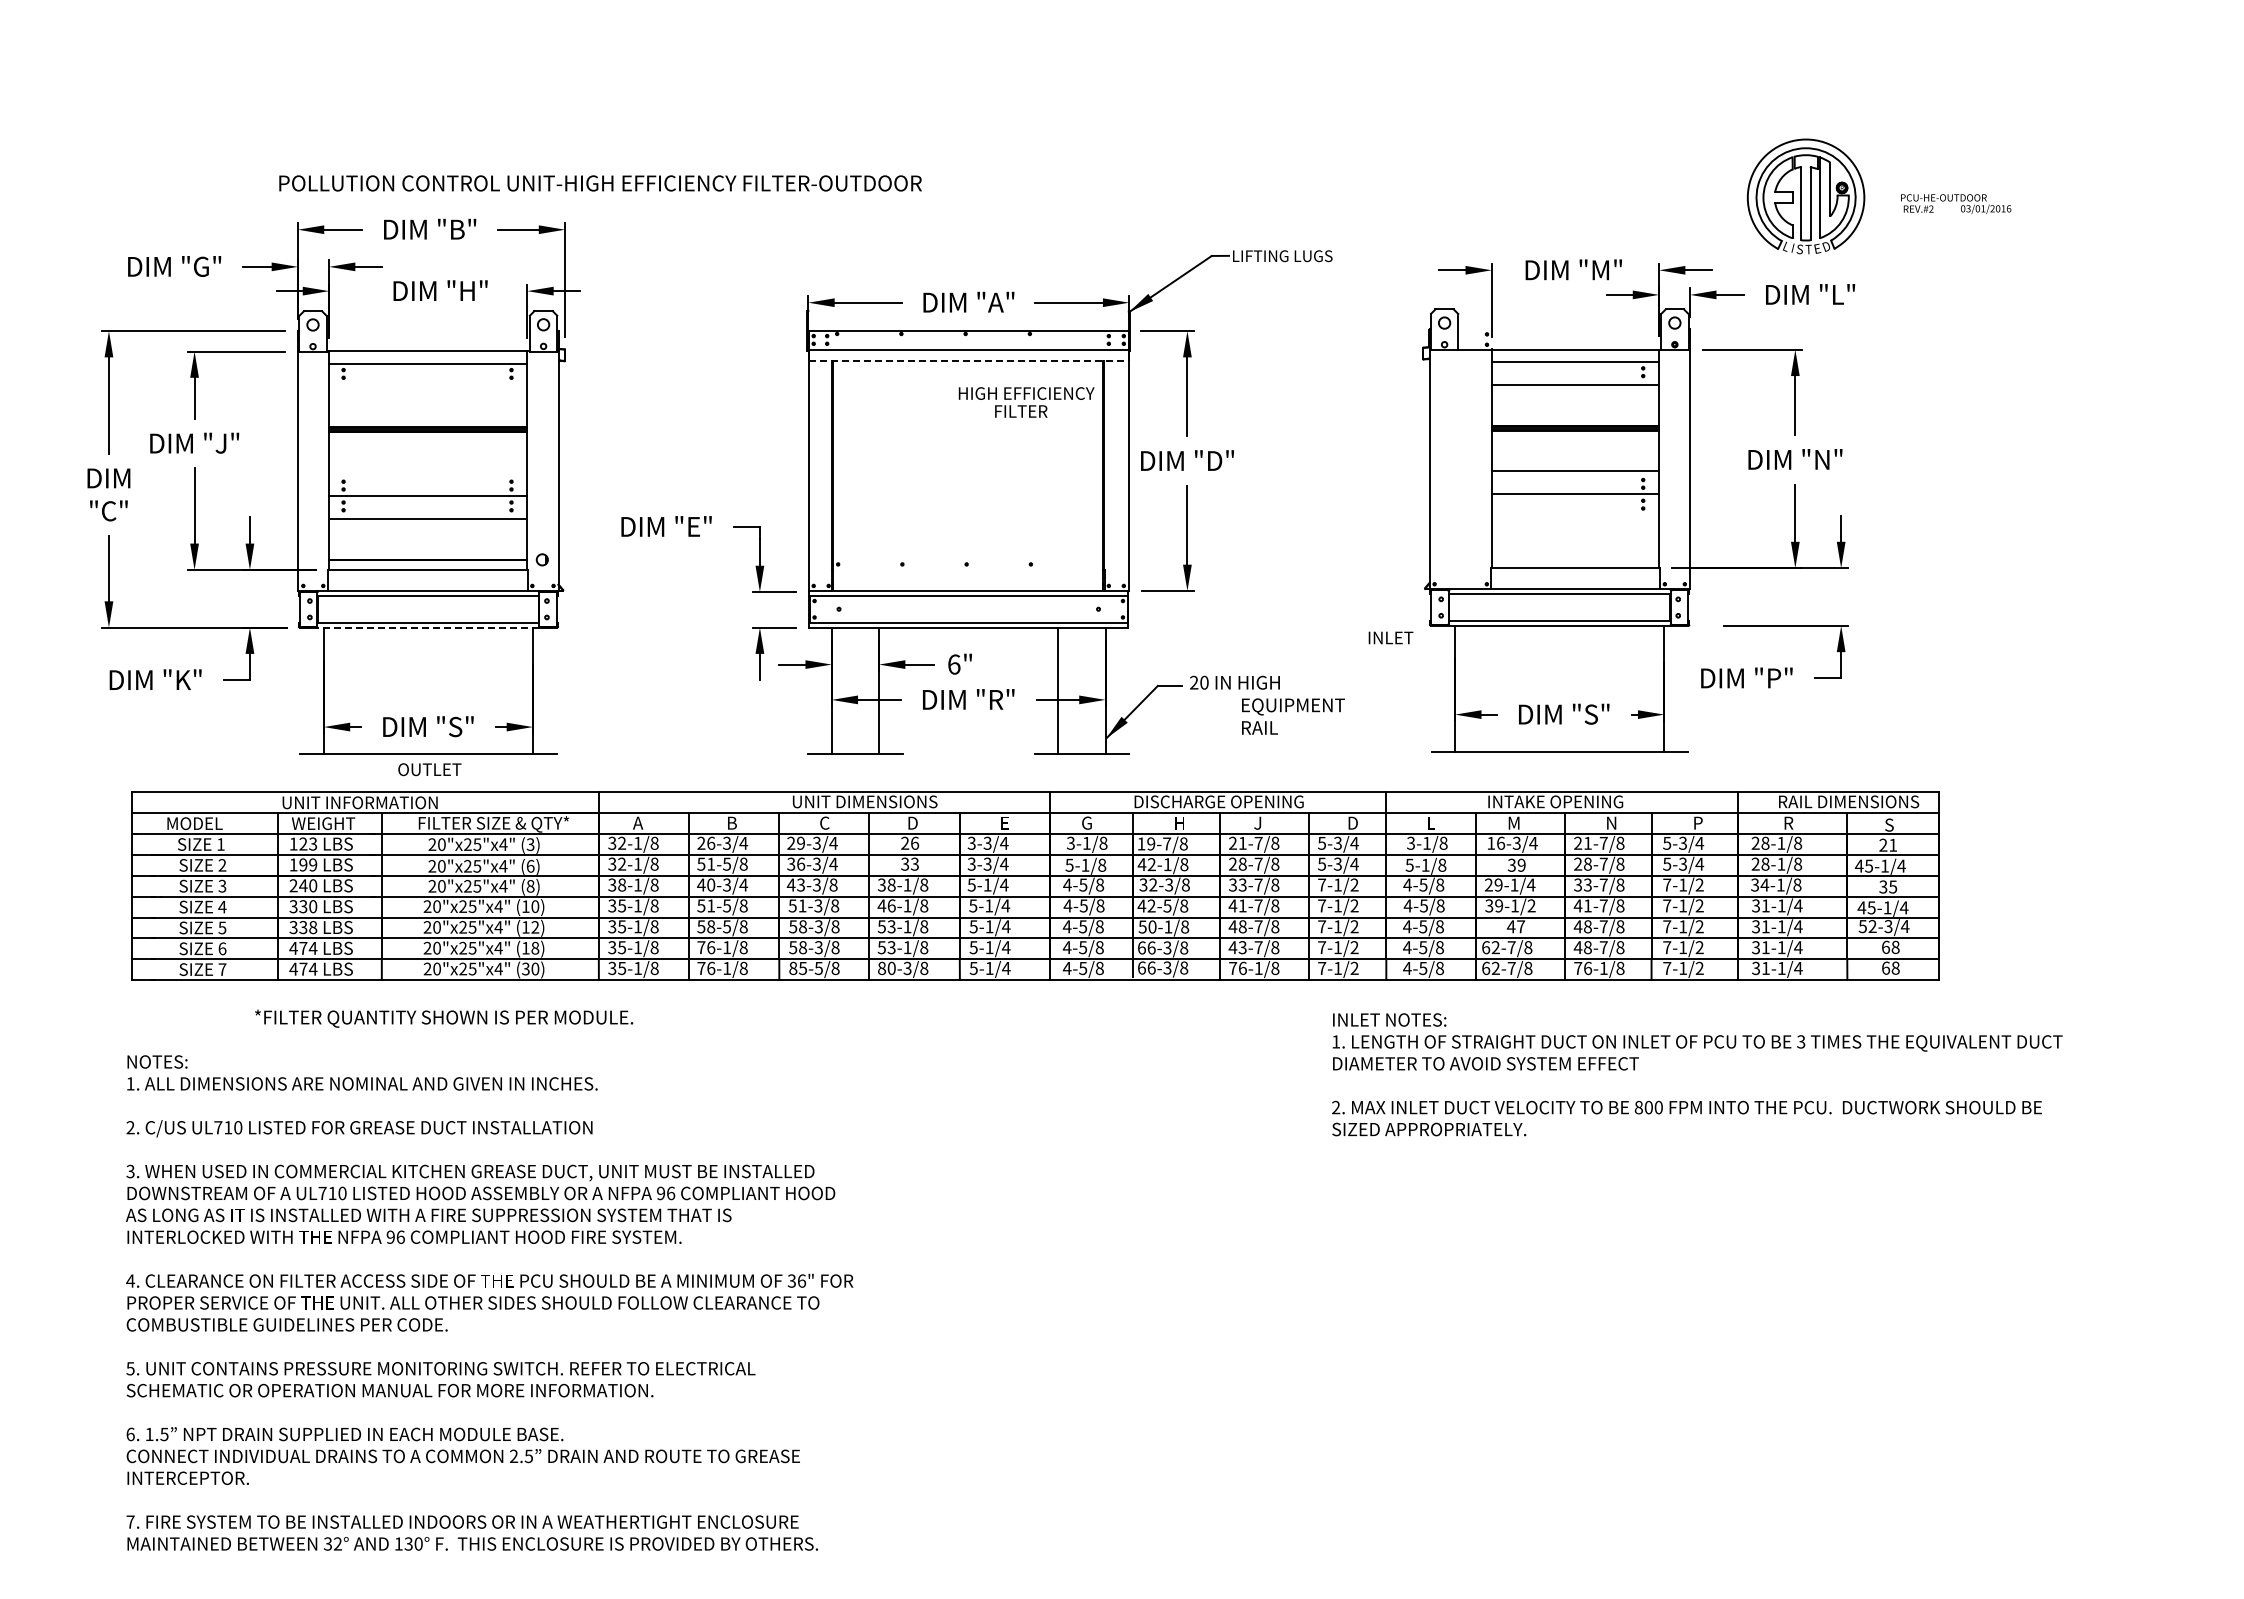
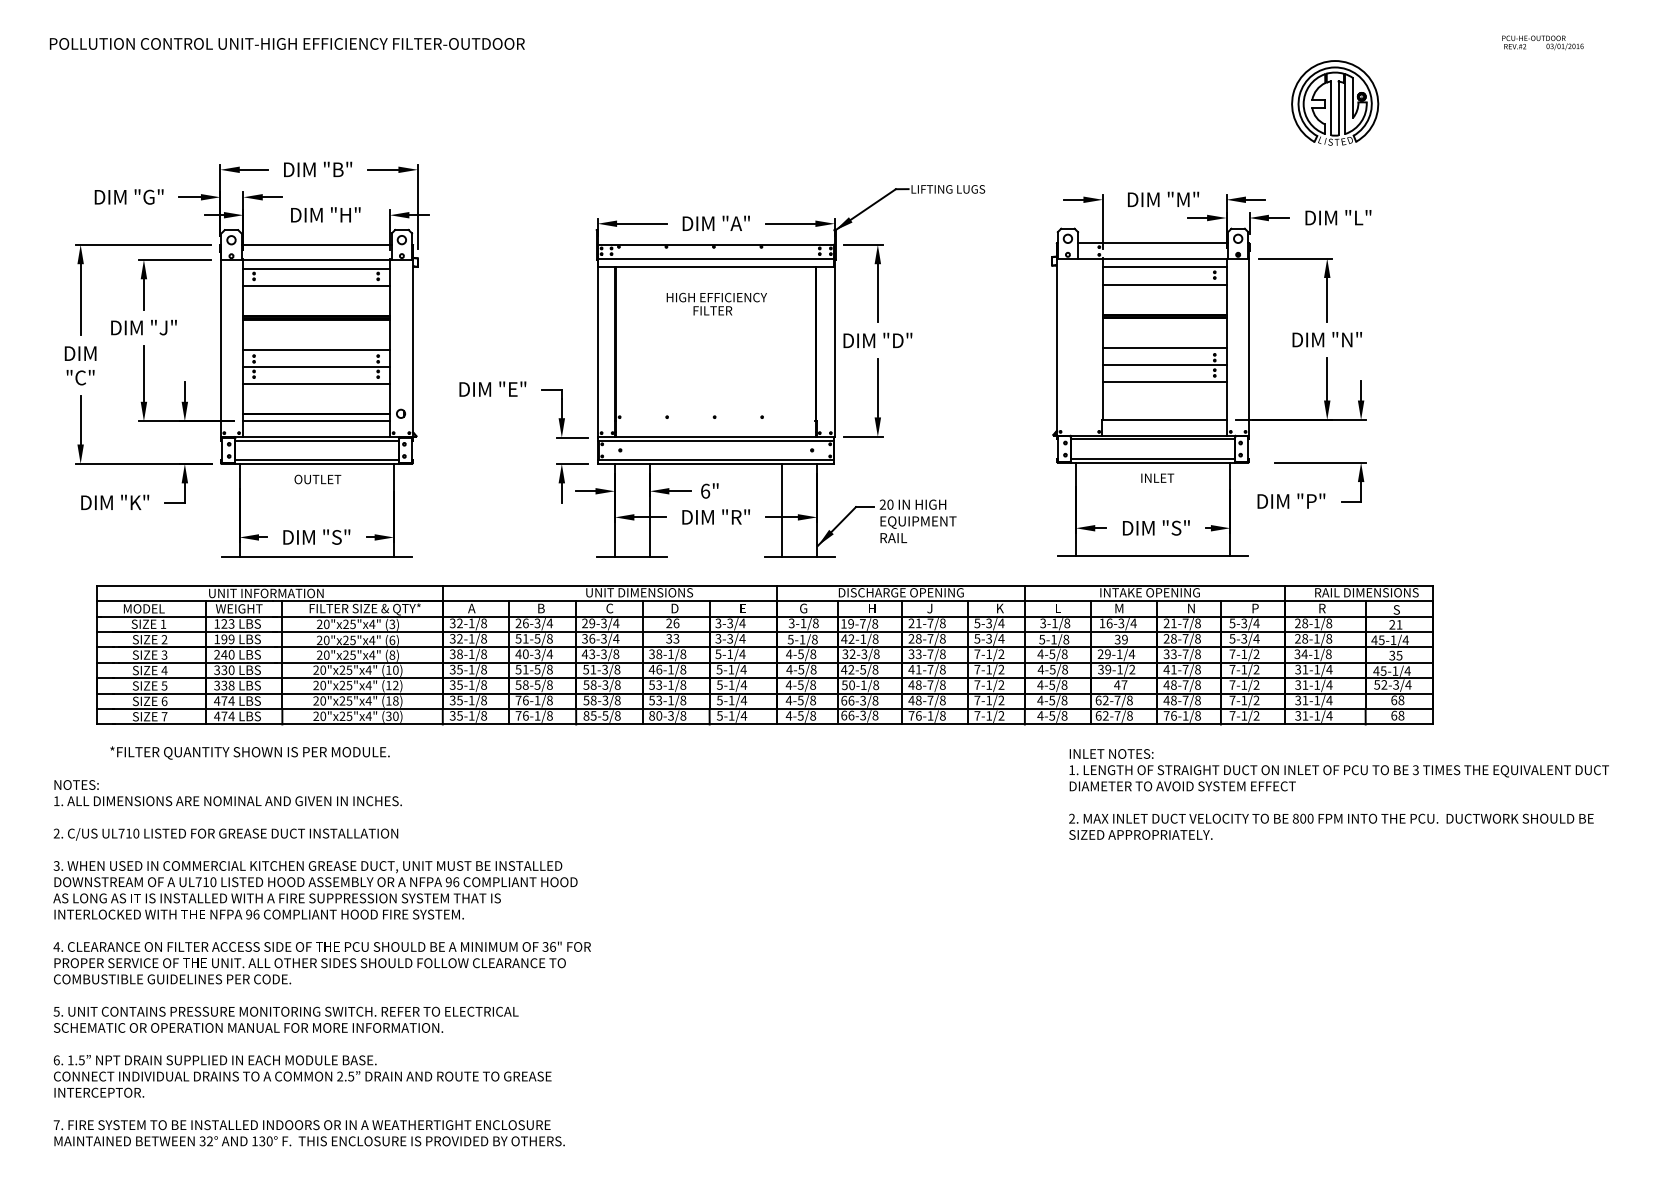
text: (600, 183) -> (287, 43), moved
part: (1805, 196) -> (1334, 103), moved
text: (1956, 203) -> (1543, 42), moved
line: (1559, 329) -> (1152, 243), added
line: (427, 331) -> (316, 245), added
line: (968, 361) -> (716, 267), dashed -> solid
line: (428, 386) -> (316, 285), added
text: (1026, 402) -> (716, 304), moved
line: (428, 472) -> (316, 349), added
line: (1575, 517) -> (1164, 382), added
line: (427, 627) -> (316, 463), dashed -> solid
text: (1390, 637) -> (1157, 477), moved
text: (1293, 716) -> (918, 529), moved
text: (429, 769) -> (317, 479), moved
text: (1353, 822) -> (1000, 608), D -> K
text: (1242, 947) -> (918, 700), 43-7/8 -> 48-7/8
text: (444, 1018) -> (250, 752), moved
text: (1697, 1074) -> (1339, 794), moved
text: (489, 1302) -> (322, 962), moved

